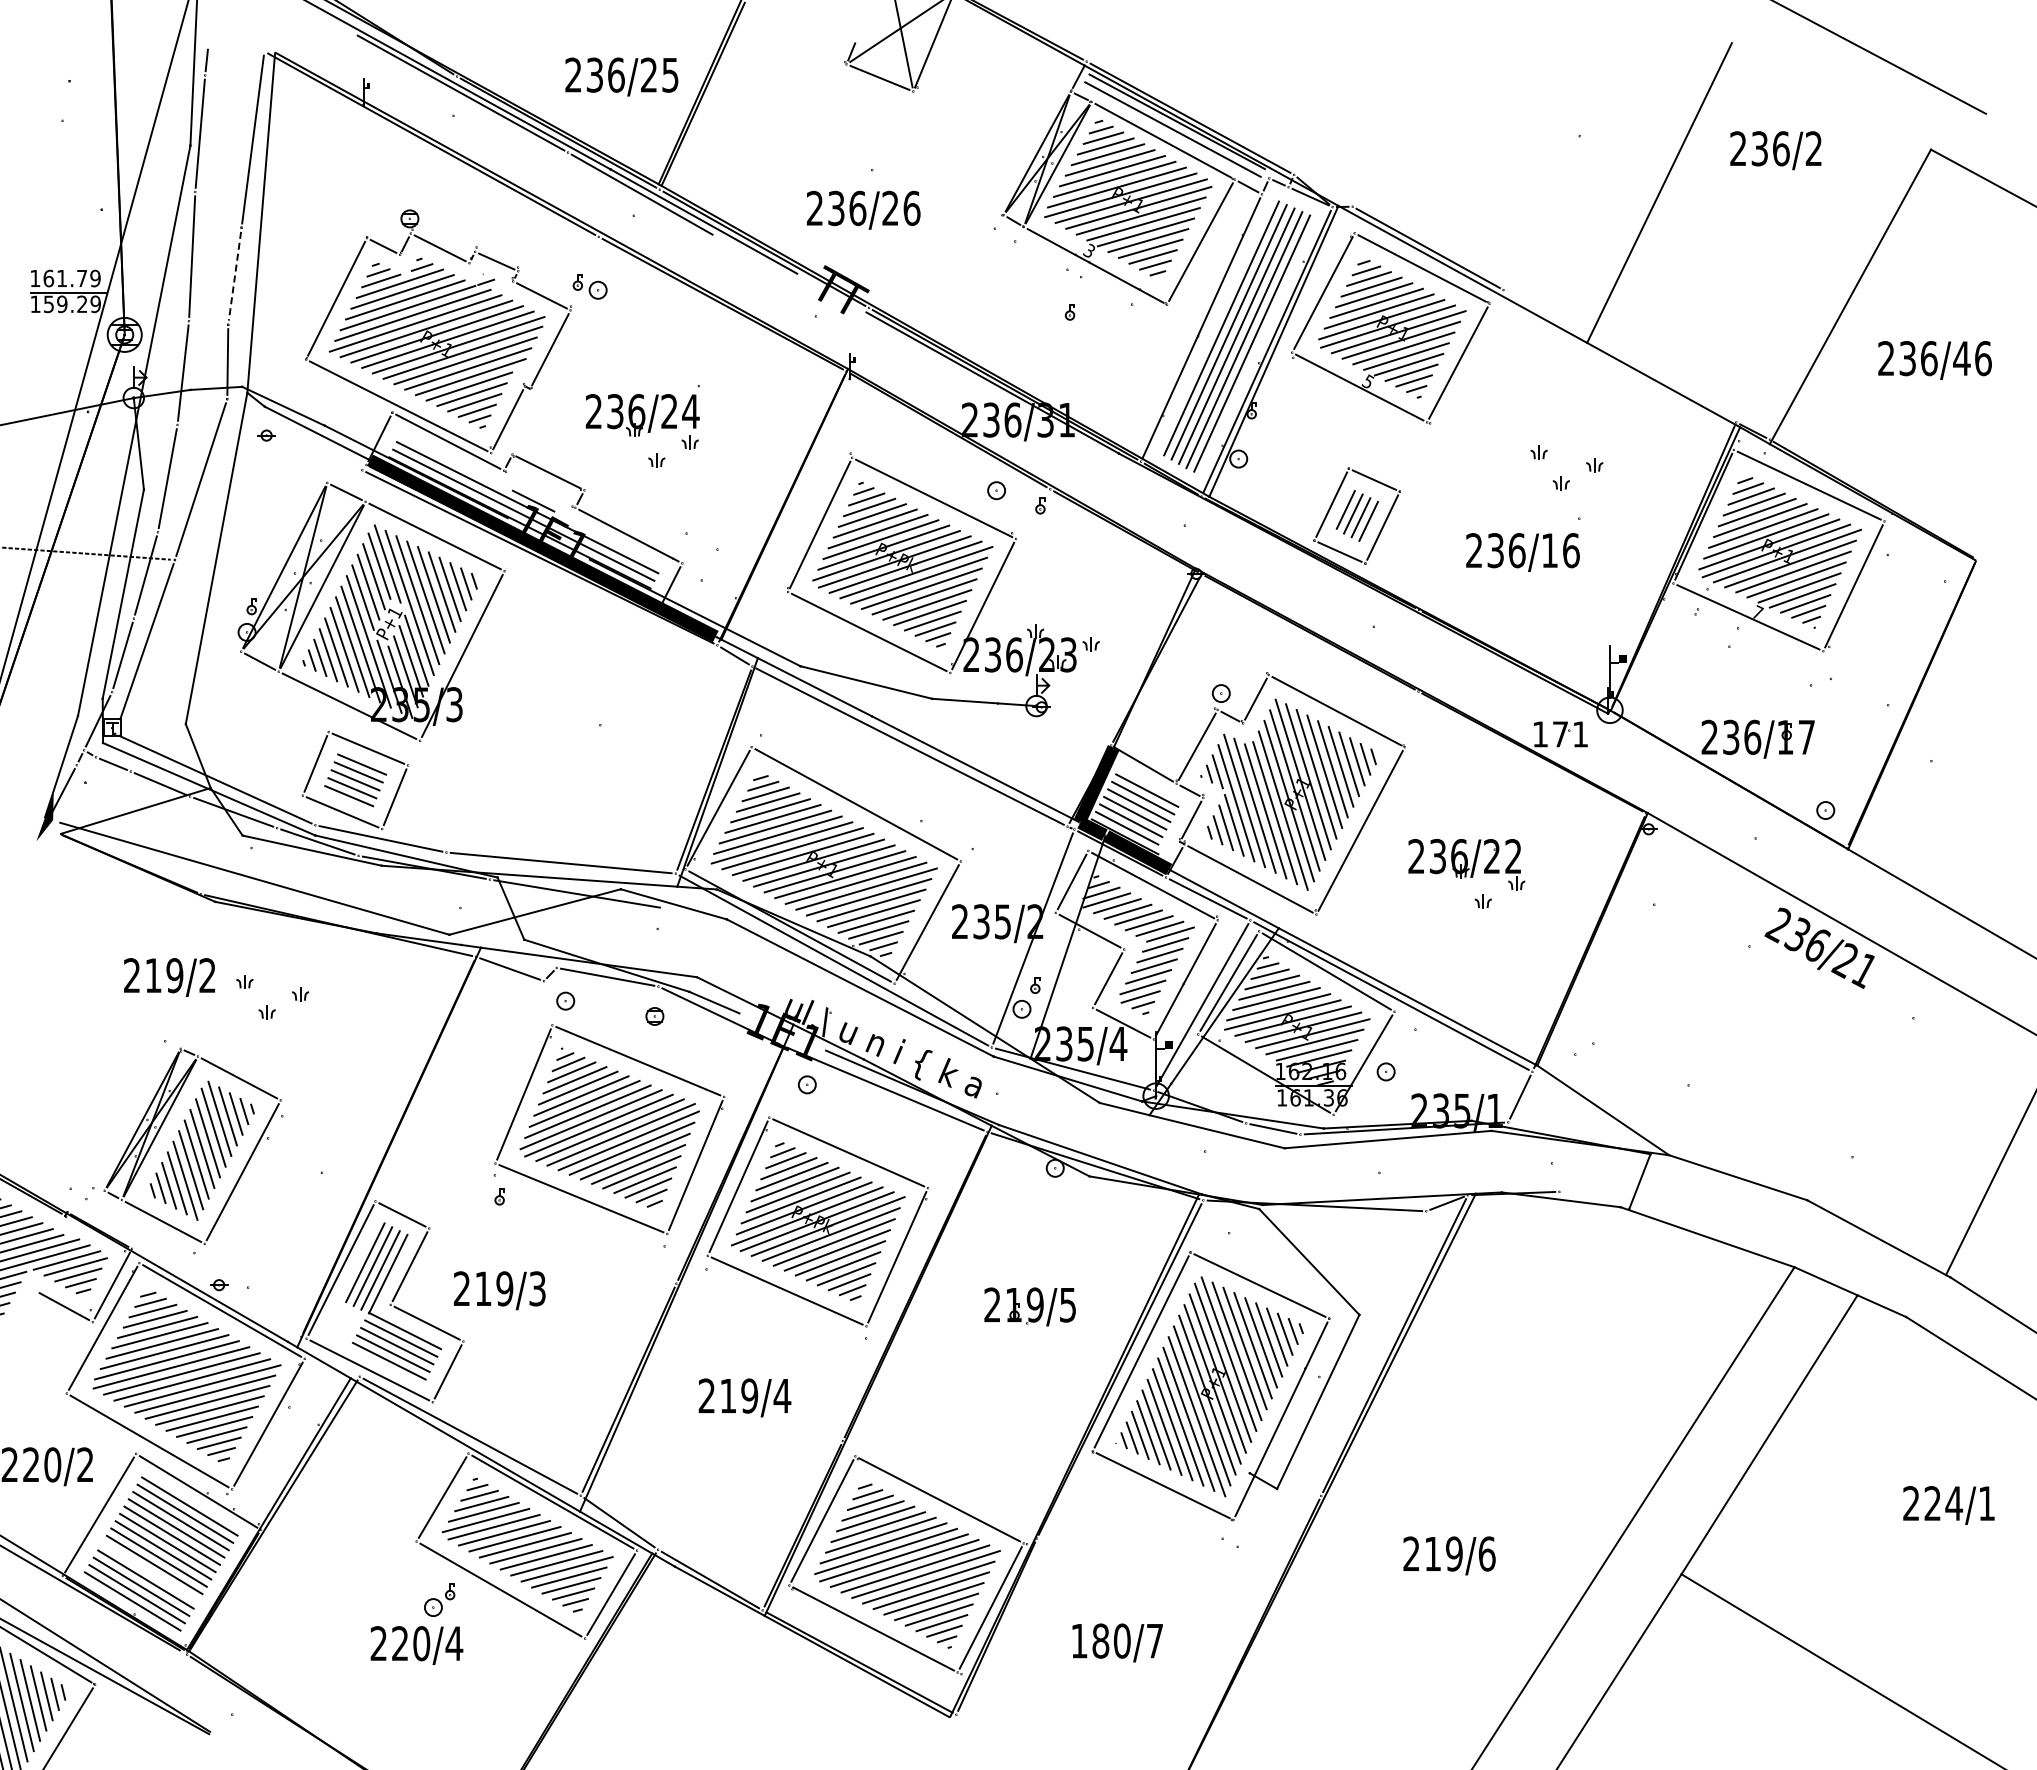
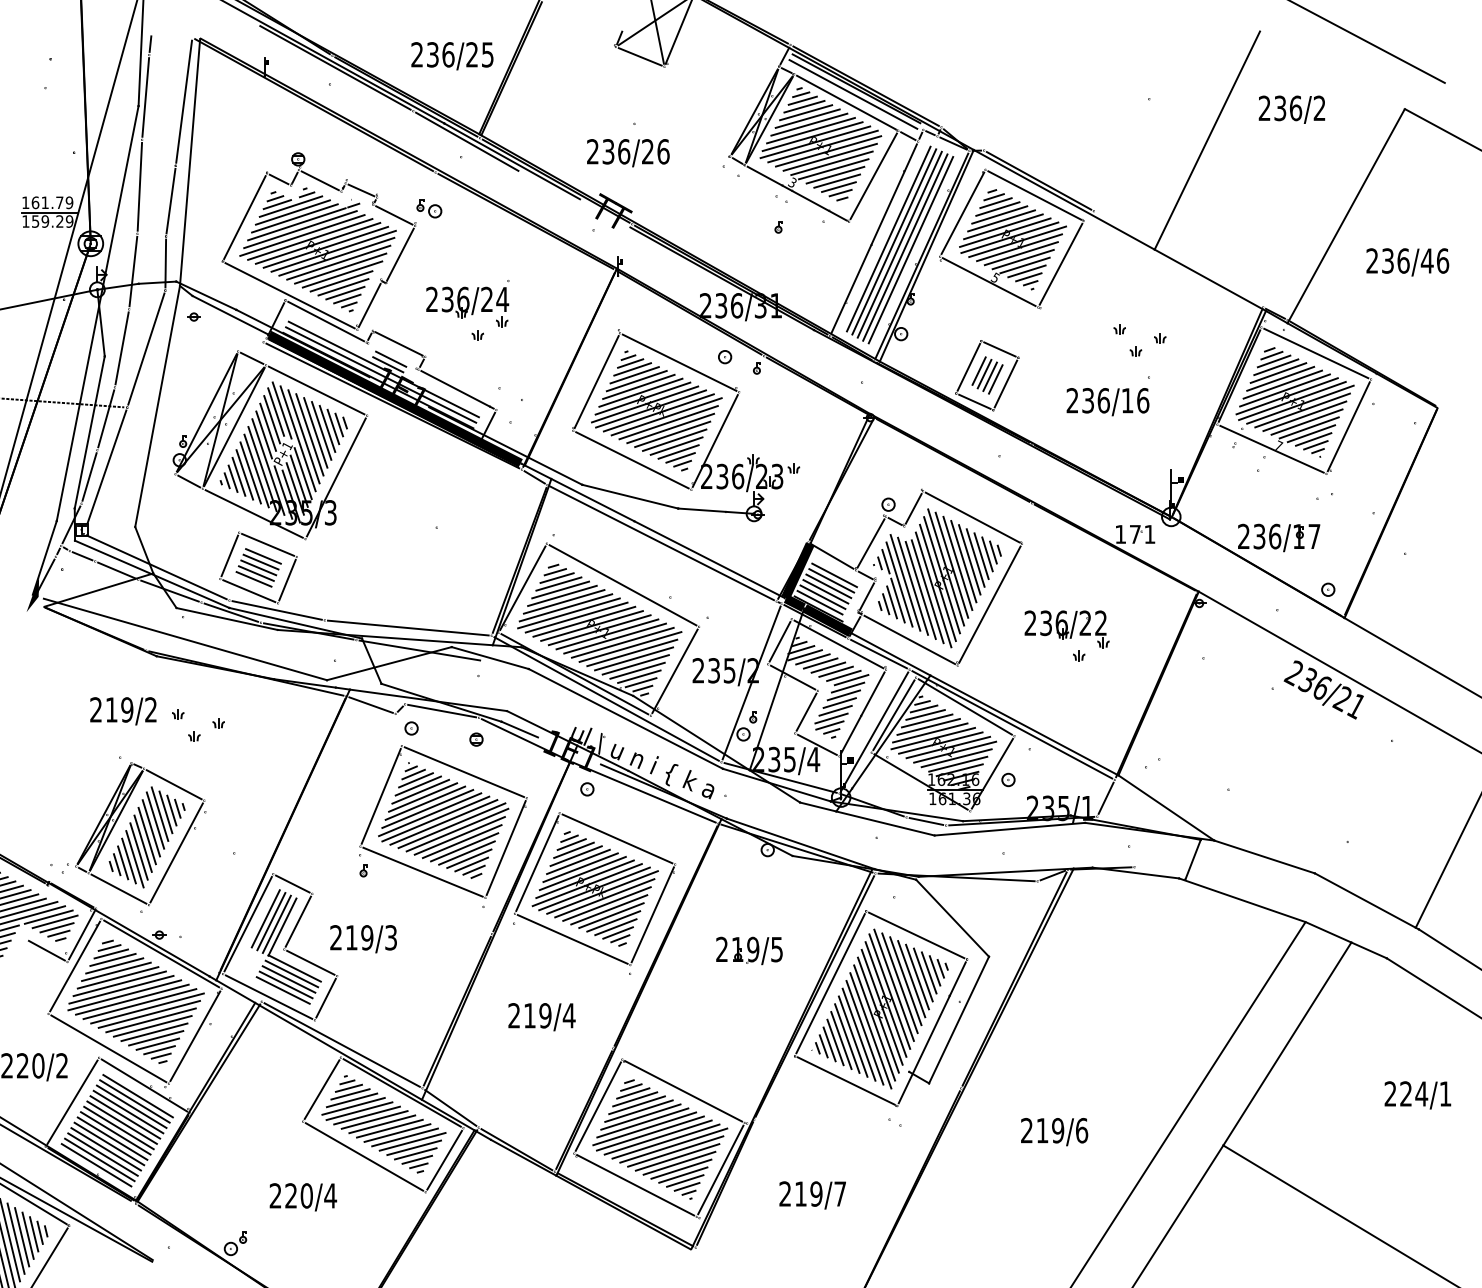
line: (234, 276) -> (170, 201), dashed -> solid
line: (537, 493) -> (391, 359), added
line: (150, 1572) -> (109, 1144), added
part: (439, 1599) -> (235, 1243), moved
text: (1100, 1640) -> (800, 1193), 180/7 -> 219/7

